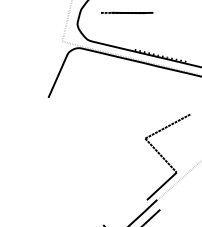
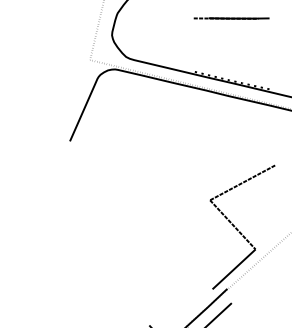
line: (127, 12) -> (232, 17), moved

